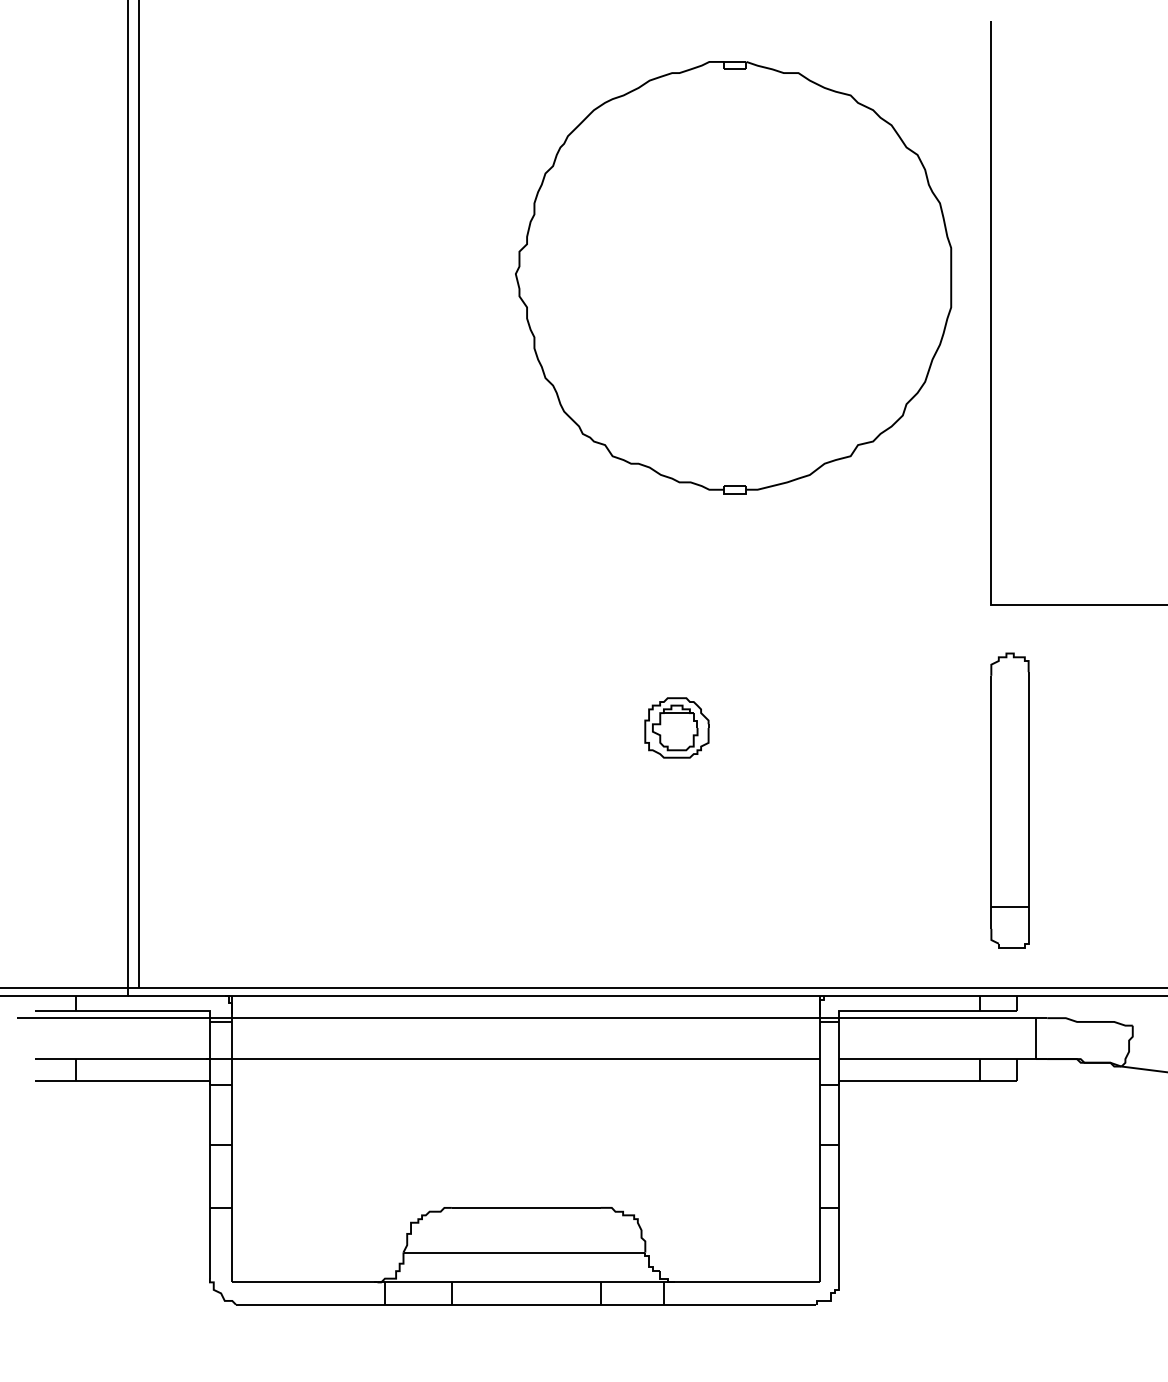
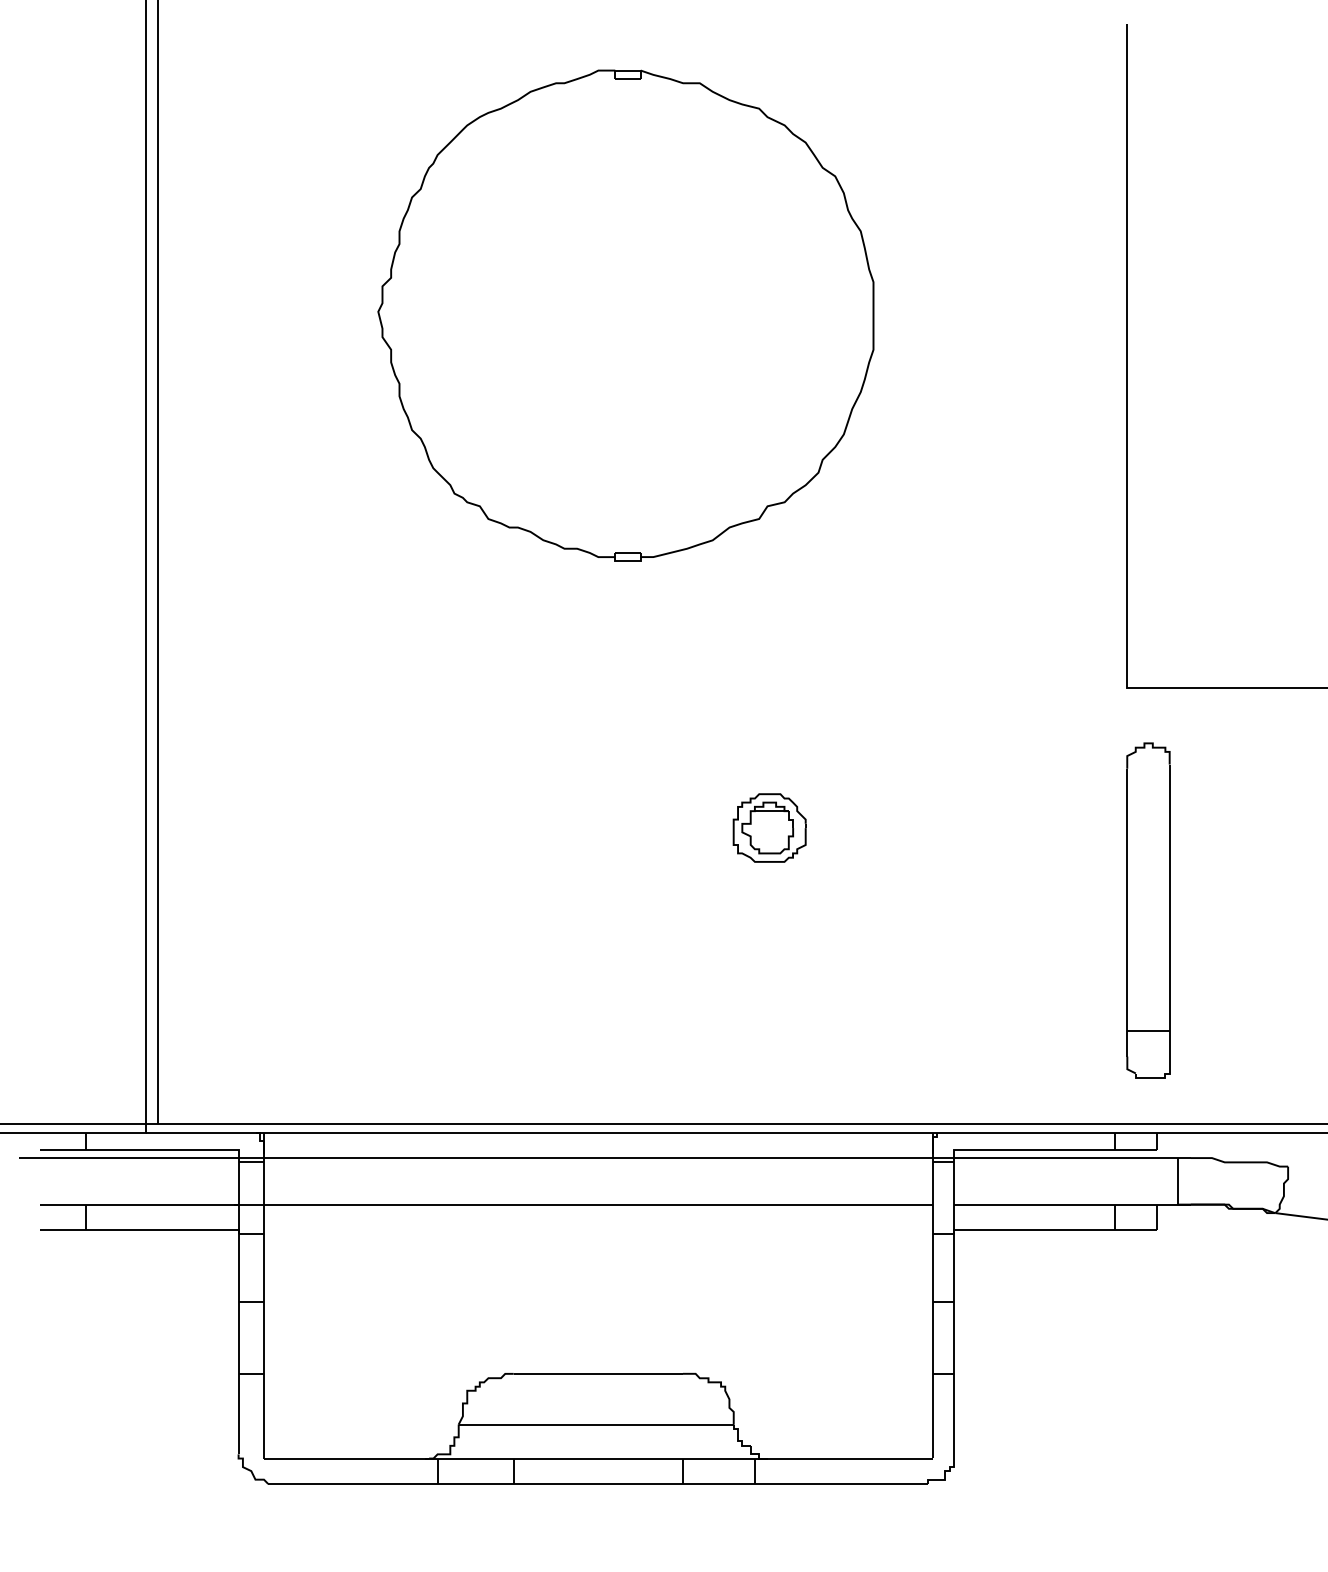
part: (733, 277) -> (625, 315), moved

